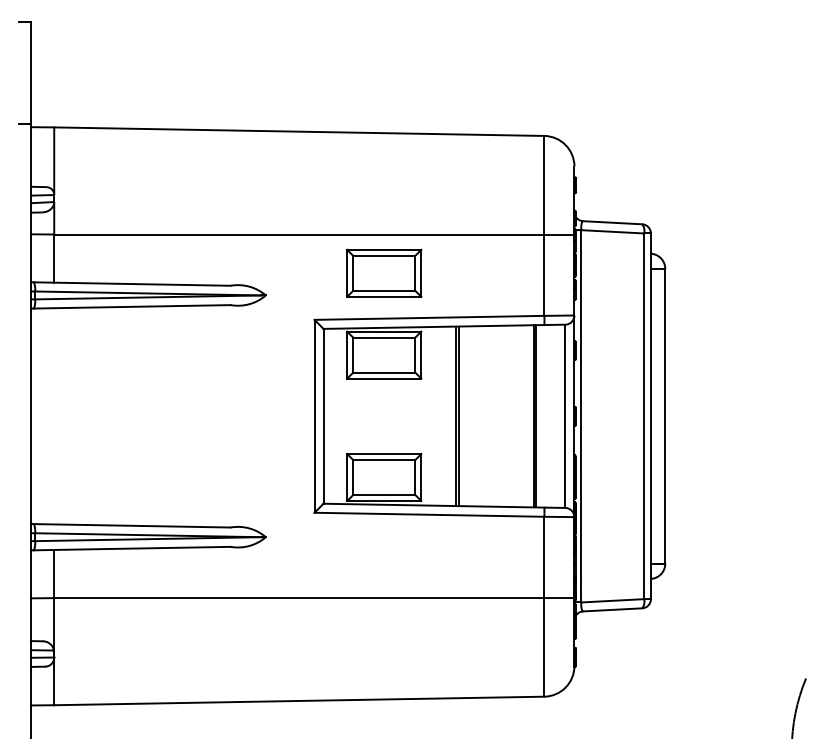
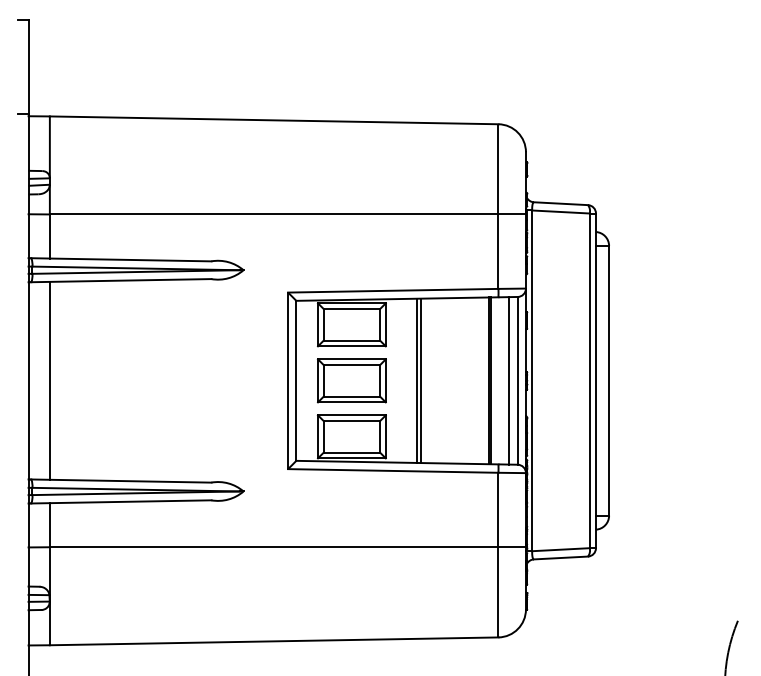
part: (384, 272) -> (352, 380), moved
line: (556, 415) -> (509, 380), added
line: (54, 416) -> (50, 381), added

